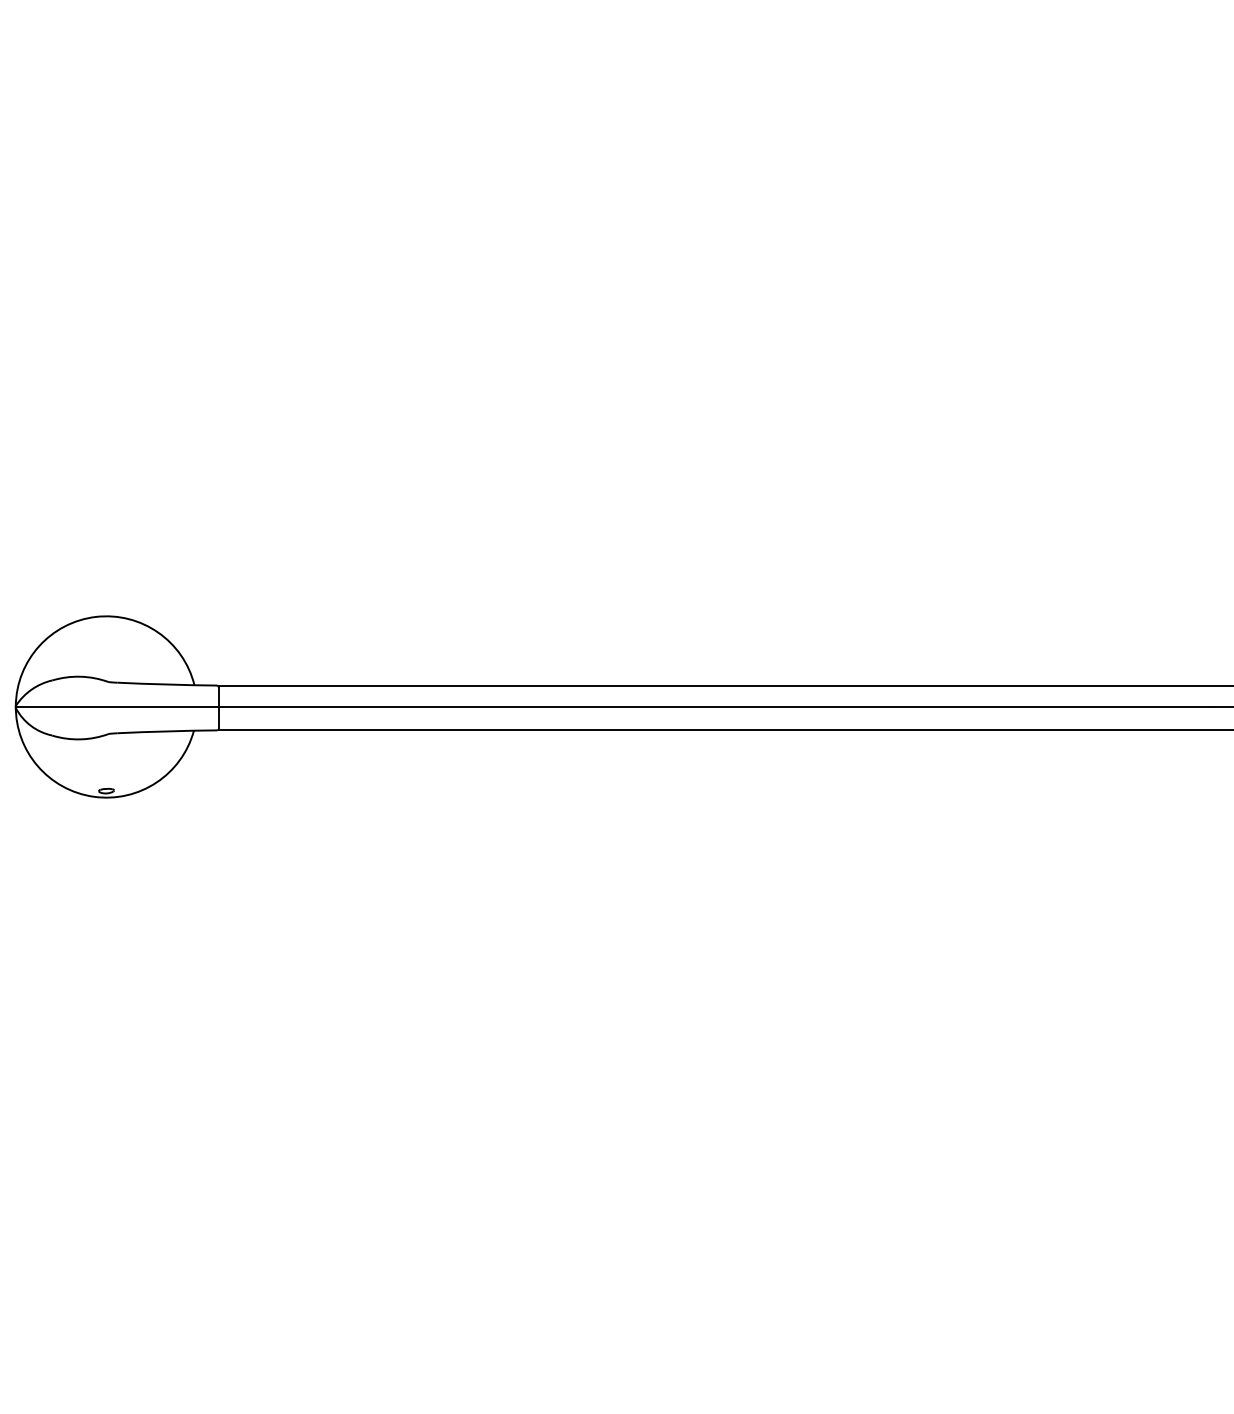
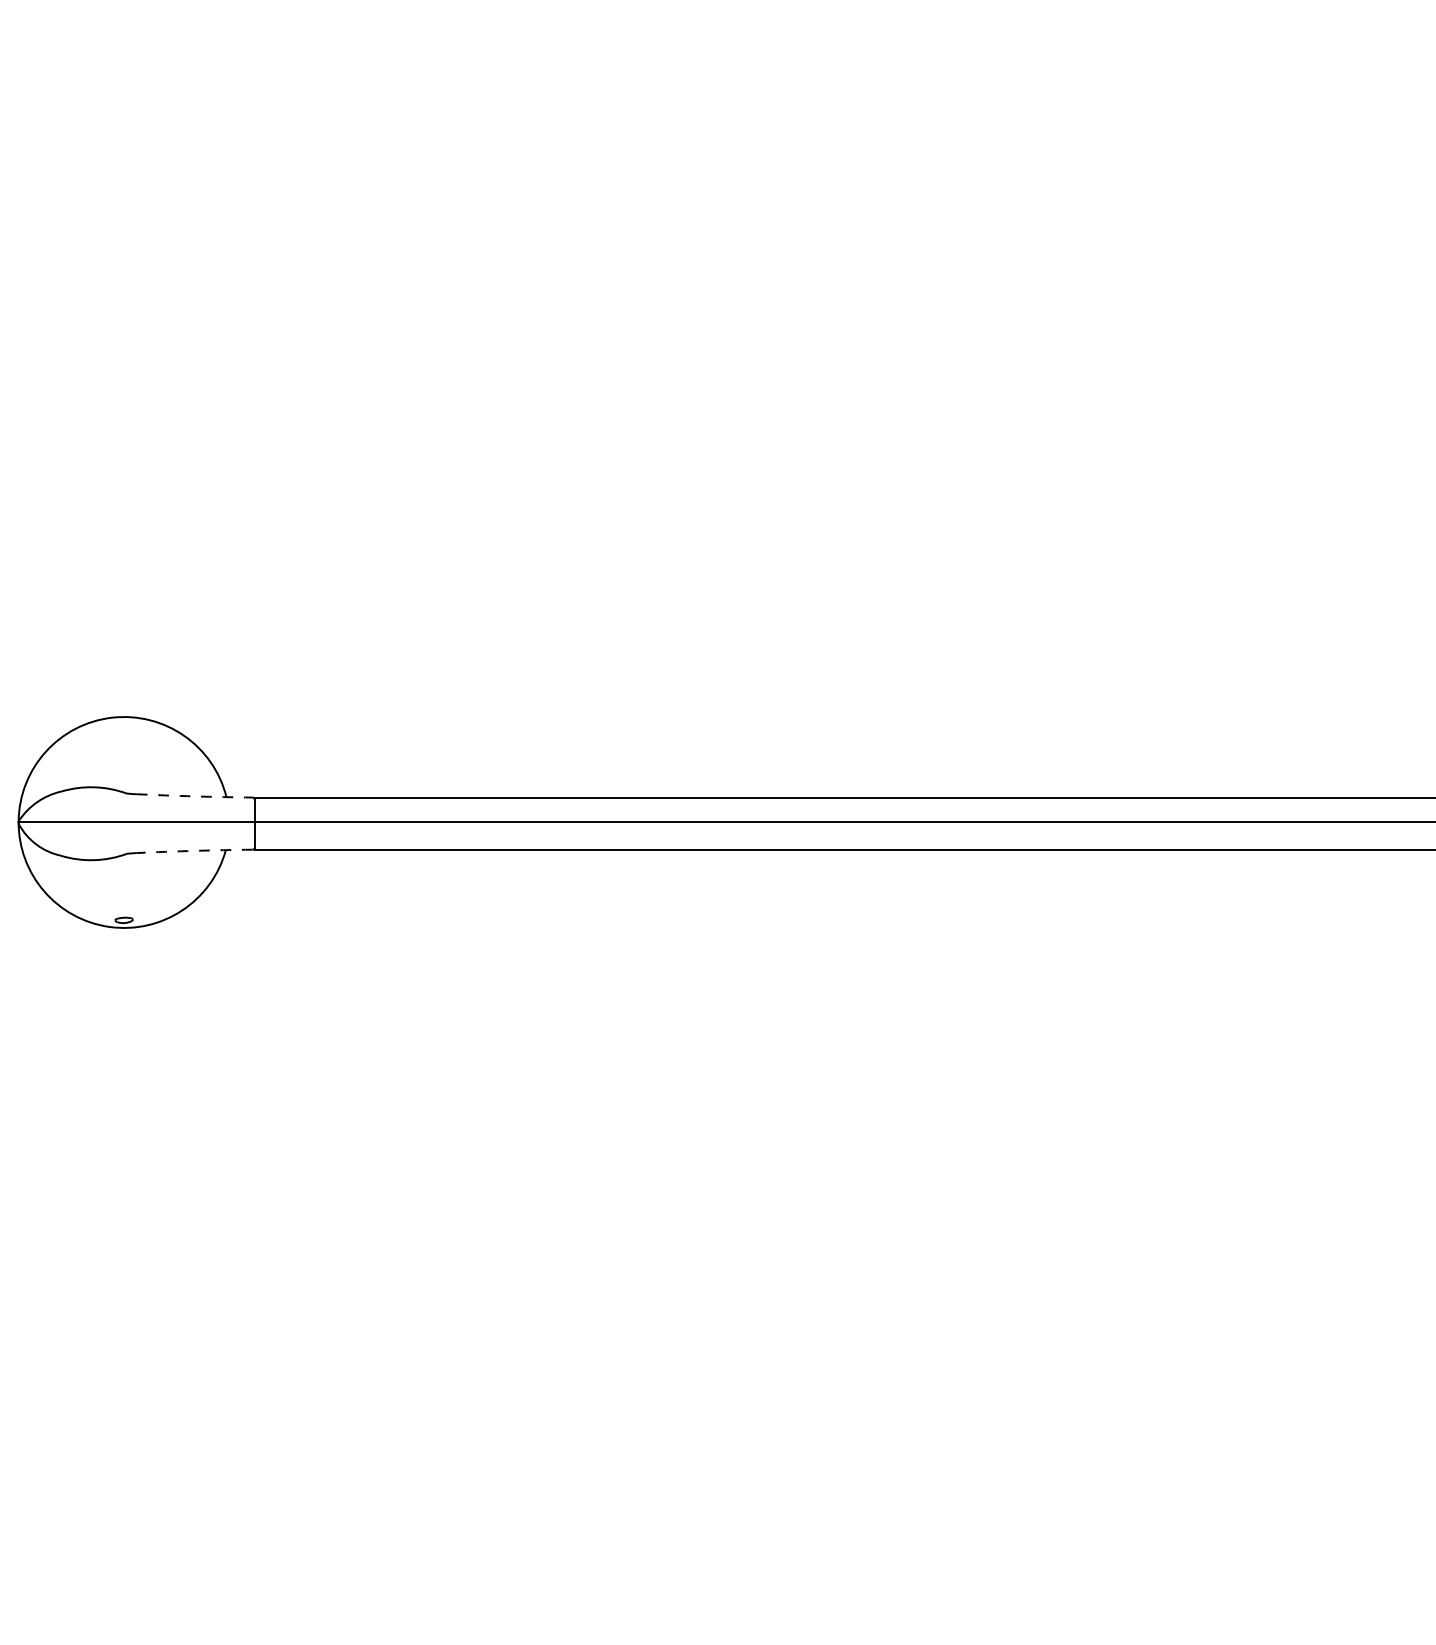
arc: (167, 684) -> (195, 796), solid -> dashed
arc: (167, 731) -> (195, 851), solid -> dashed

